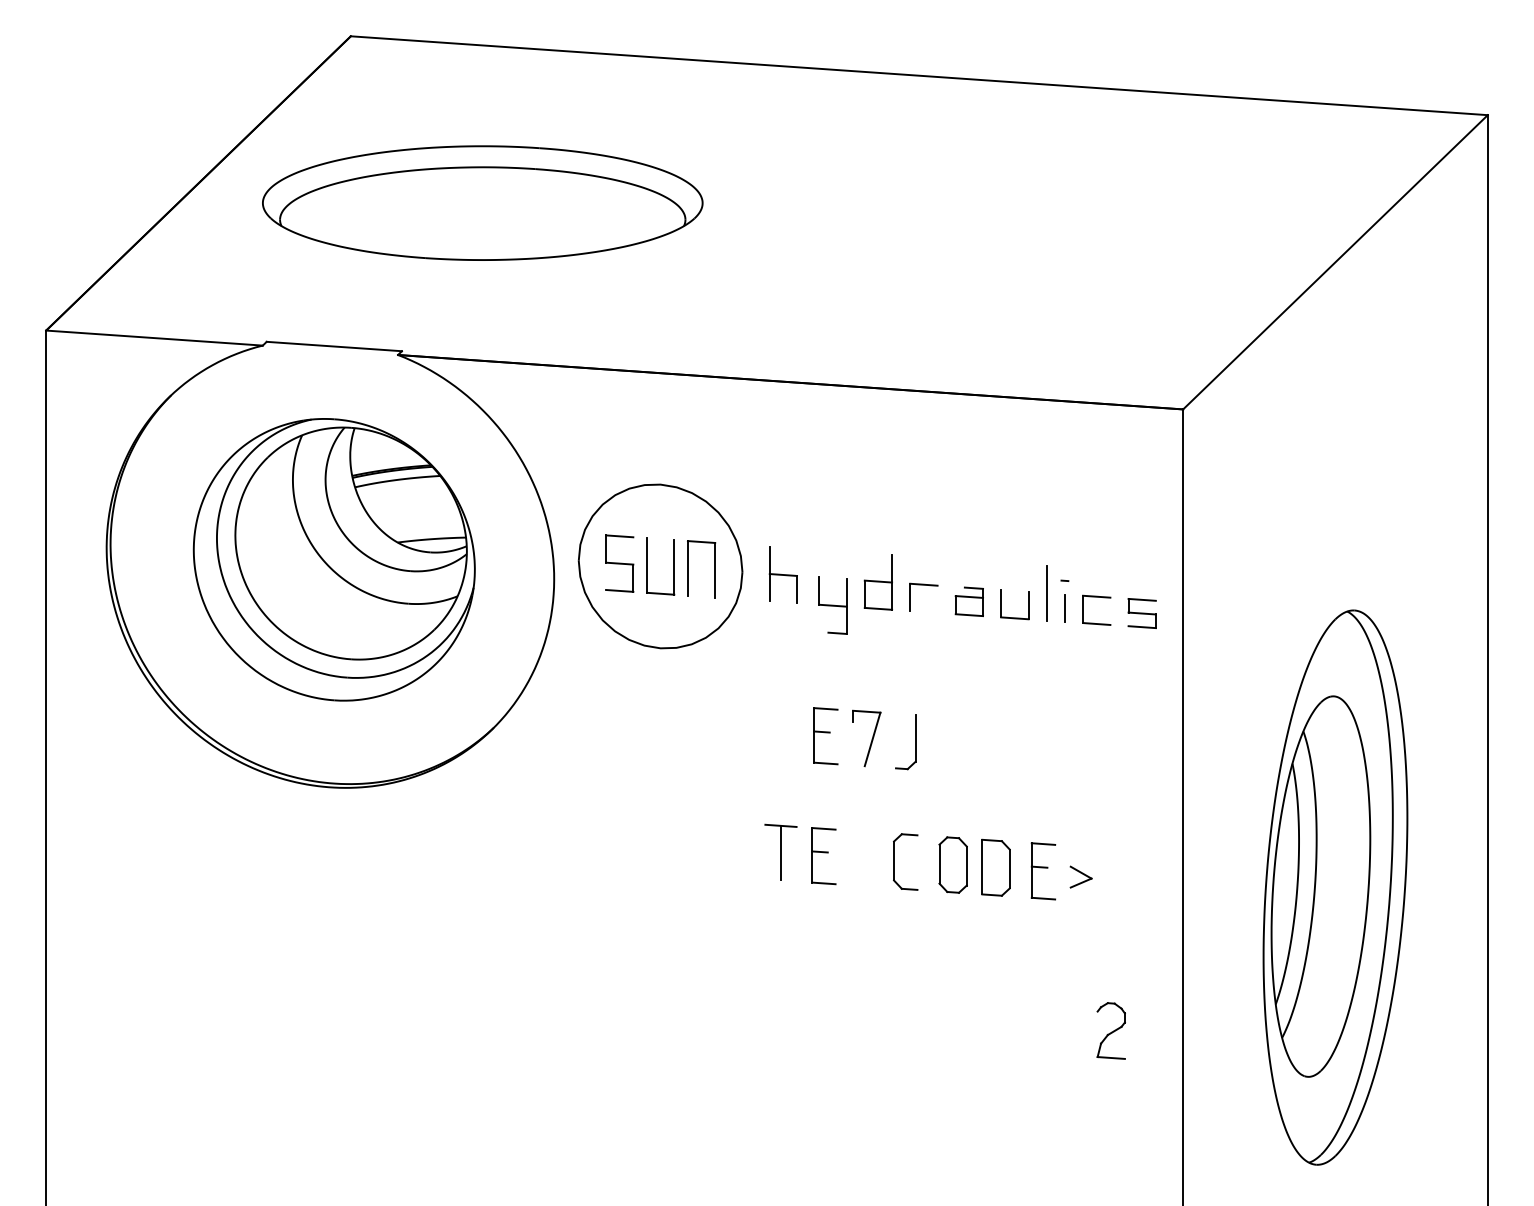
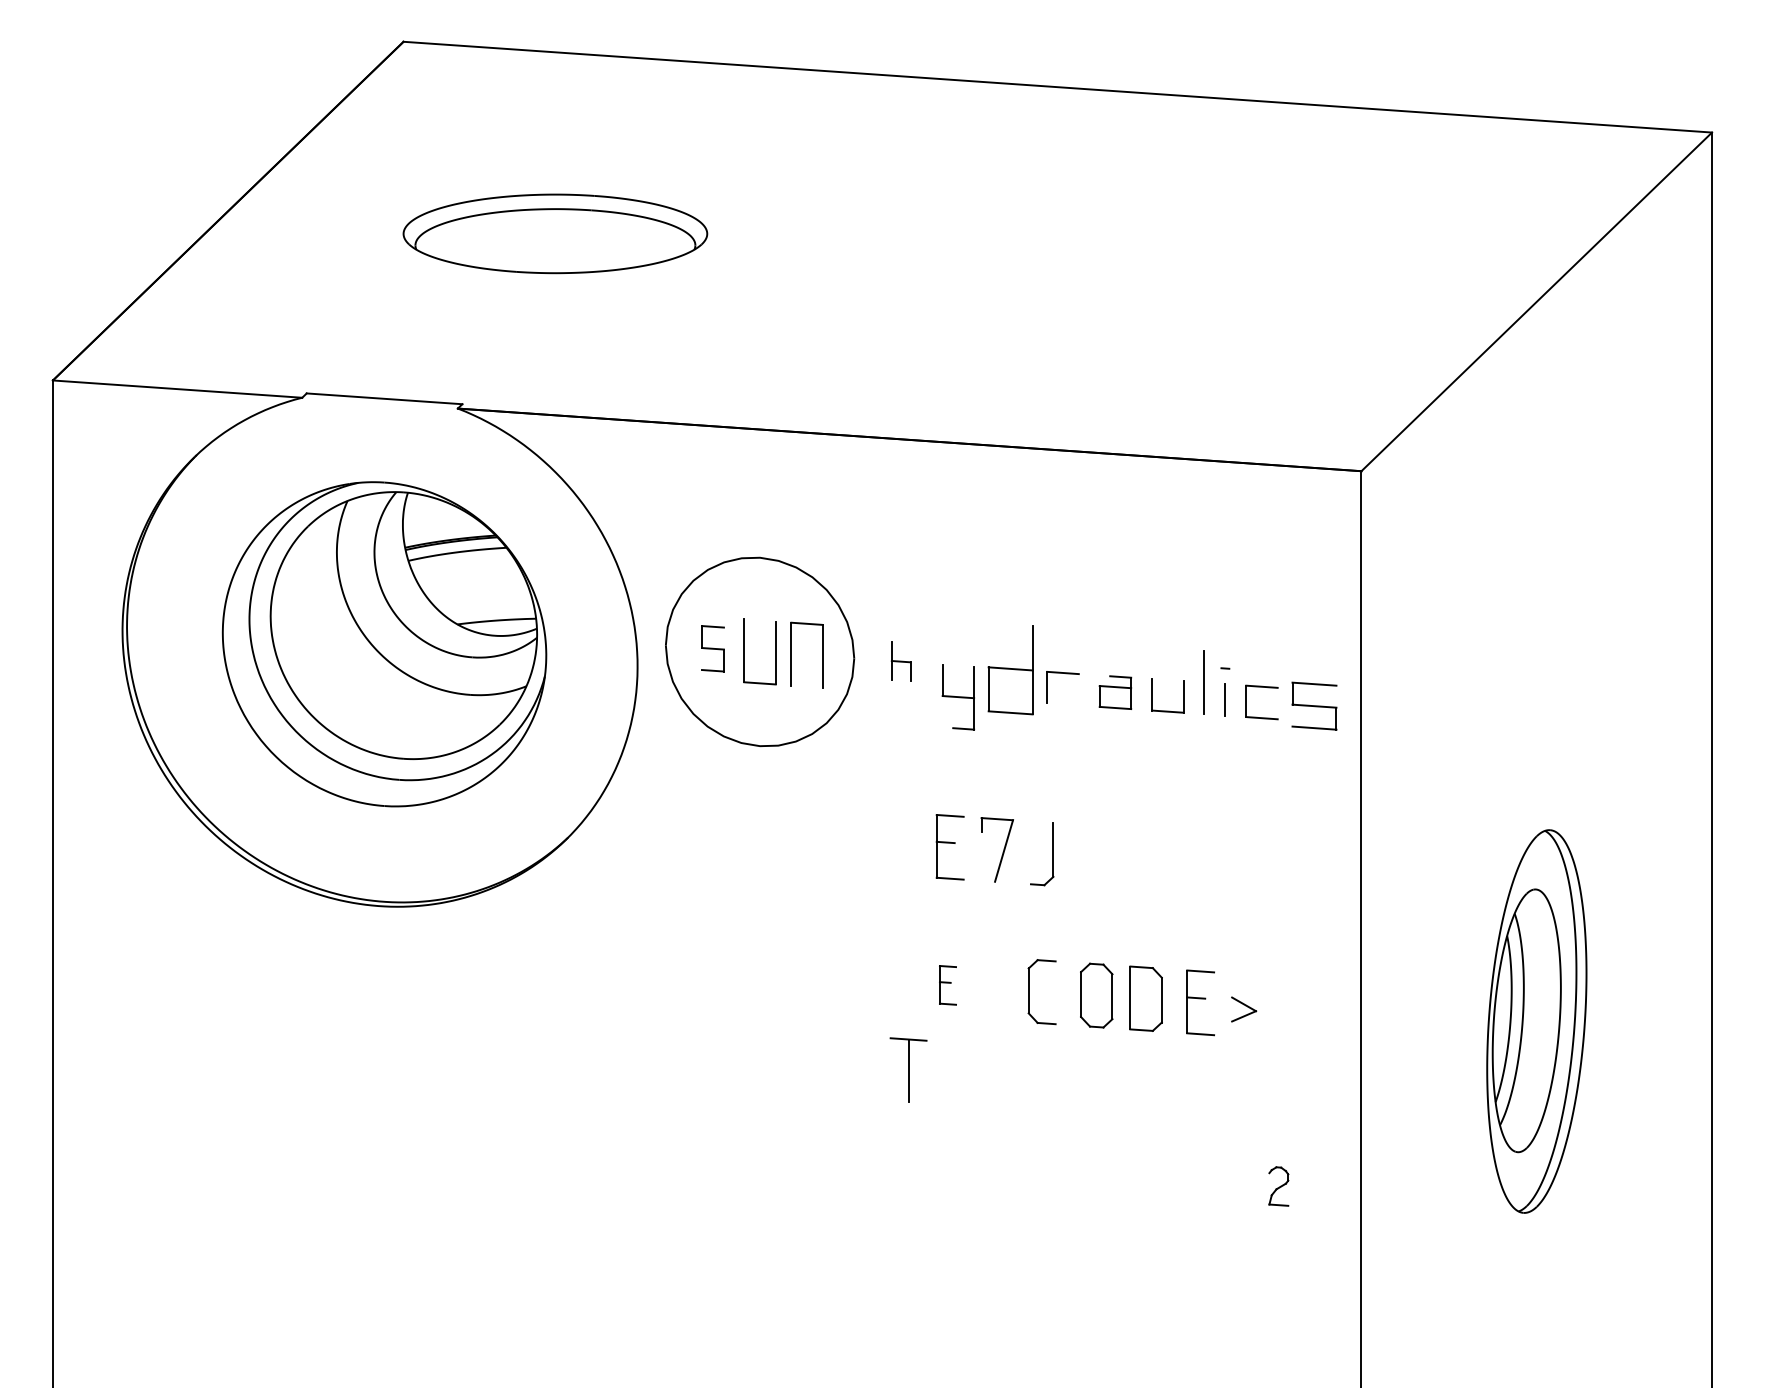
part: (482, 202) -> (555, 233), size x0.6
part: (619, 563) -> (712, 648), size x0.7
part: (782, 574) -> (900, 661), size x0.6
part: (878, 582) -> (1010, 670), size x1.4
part: (1141, 612) -> (1313, 705), size x1.4
part: (780, 851) -> (908, 1069), moved
part: (823, 856) -> (947, 985), size x0.6
part: (1335, 887) -> (1536, 1021), size x0.6
part: (1111, 1030) -> (1278, 1186), size x0.6

